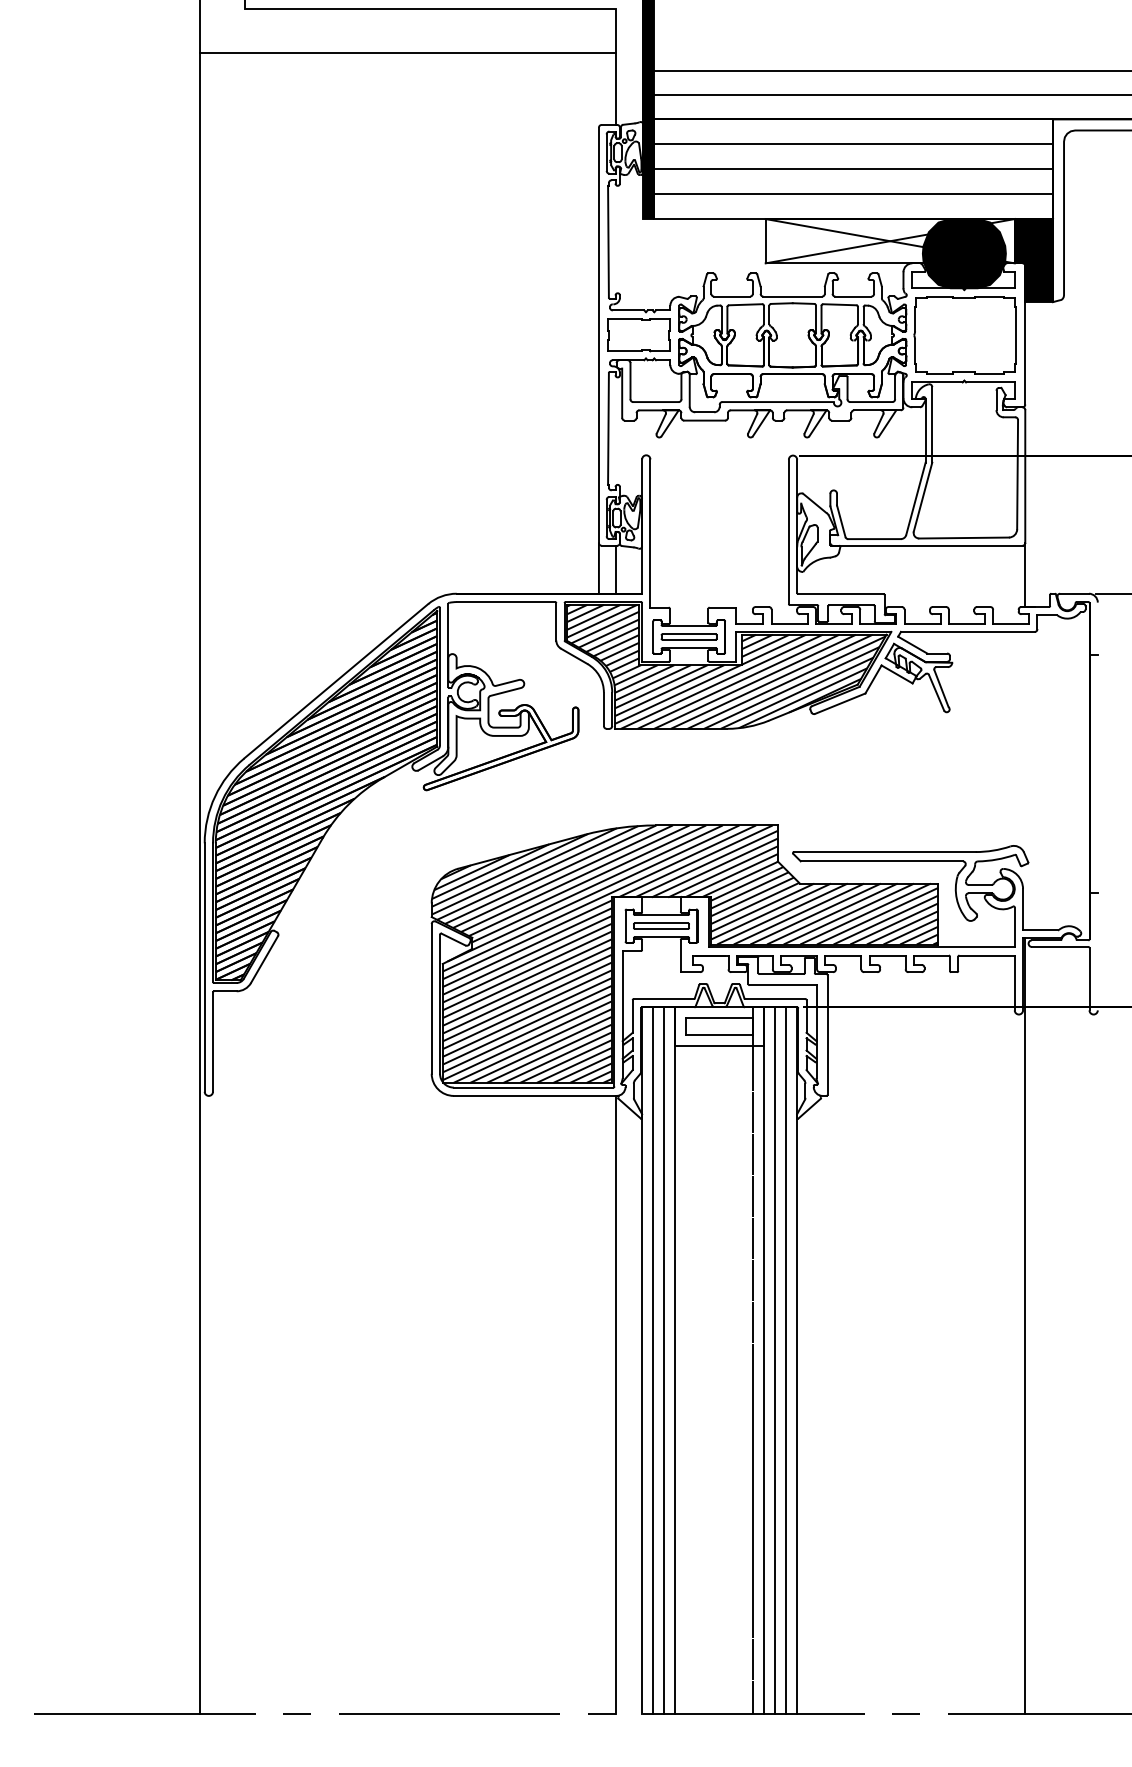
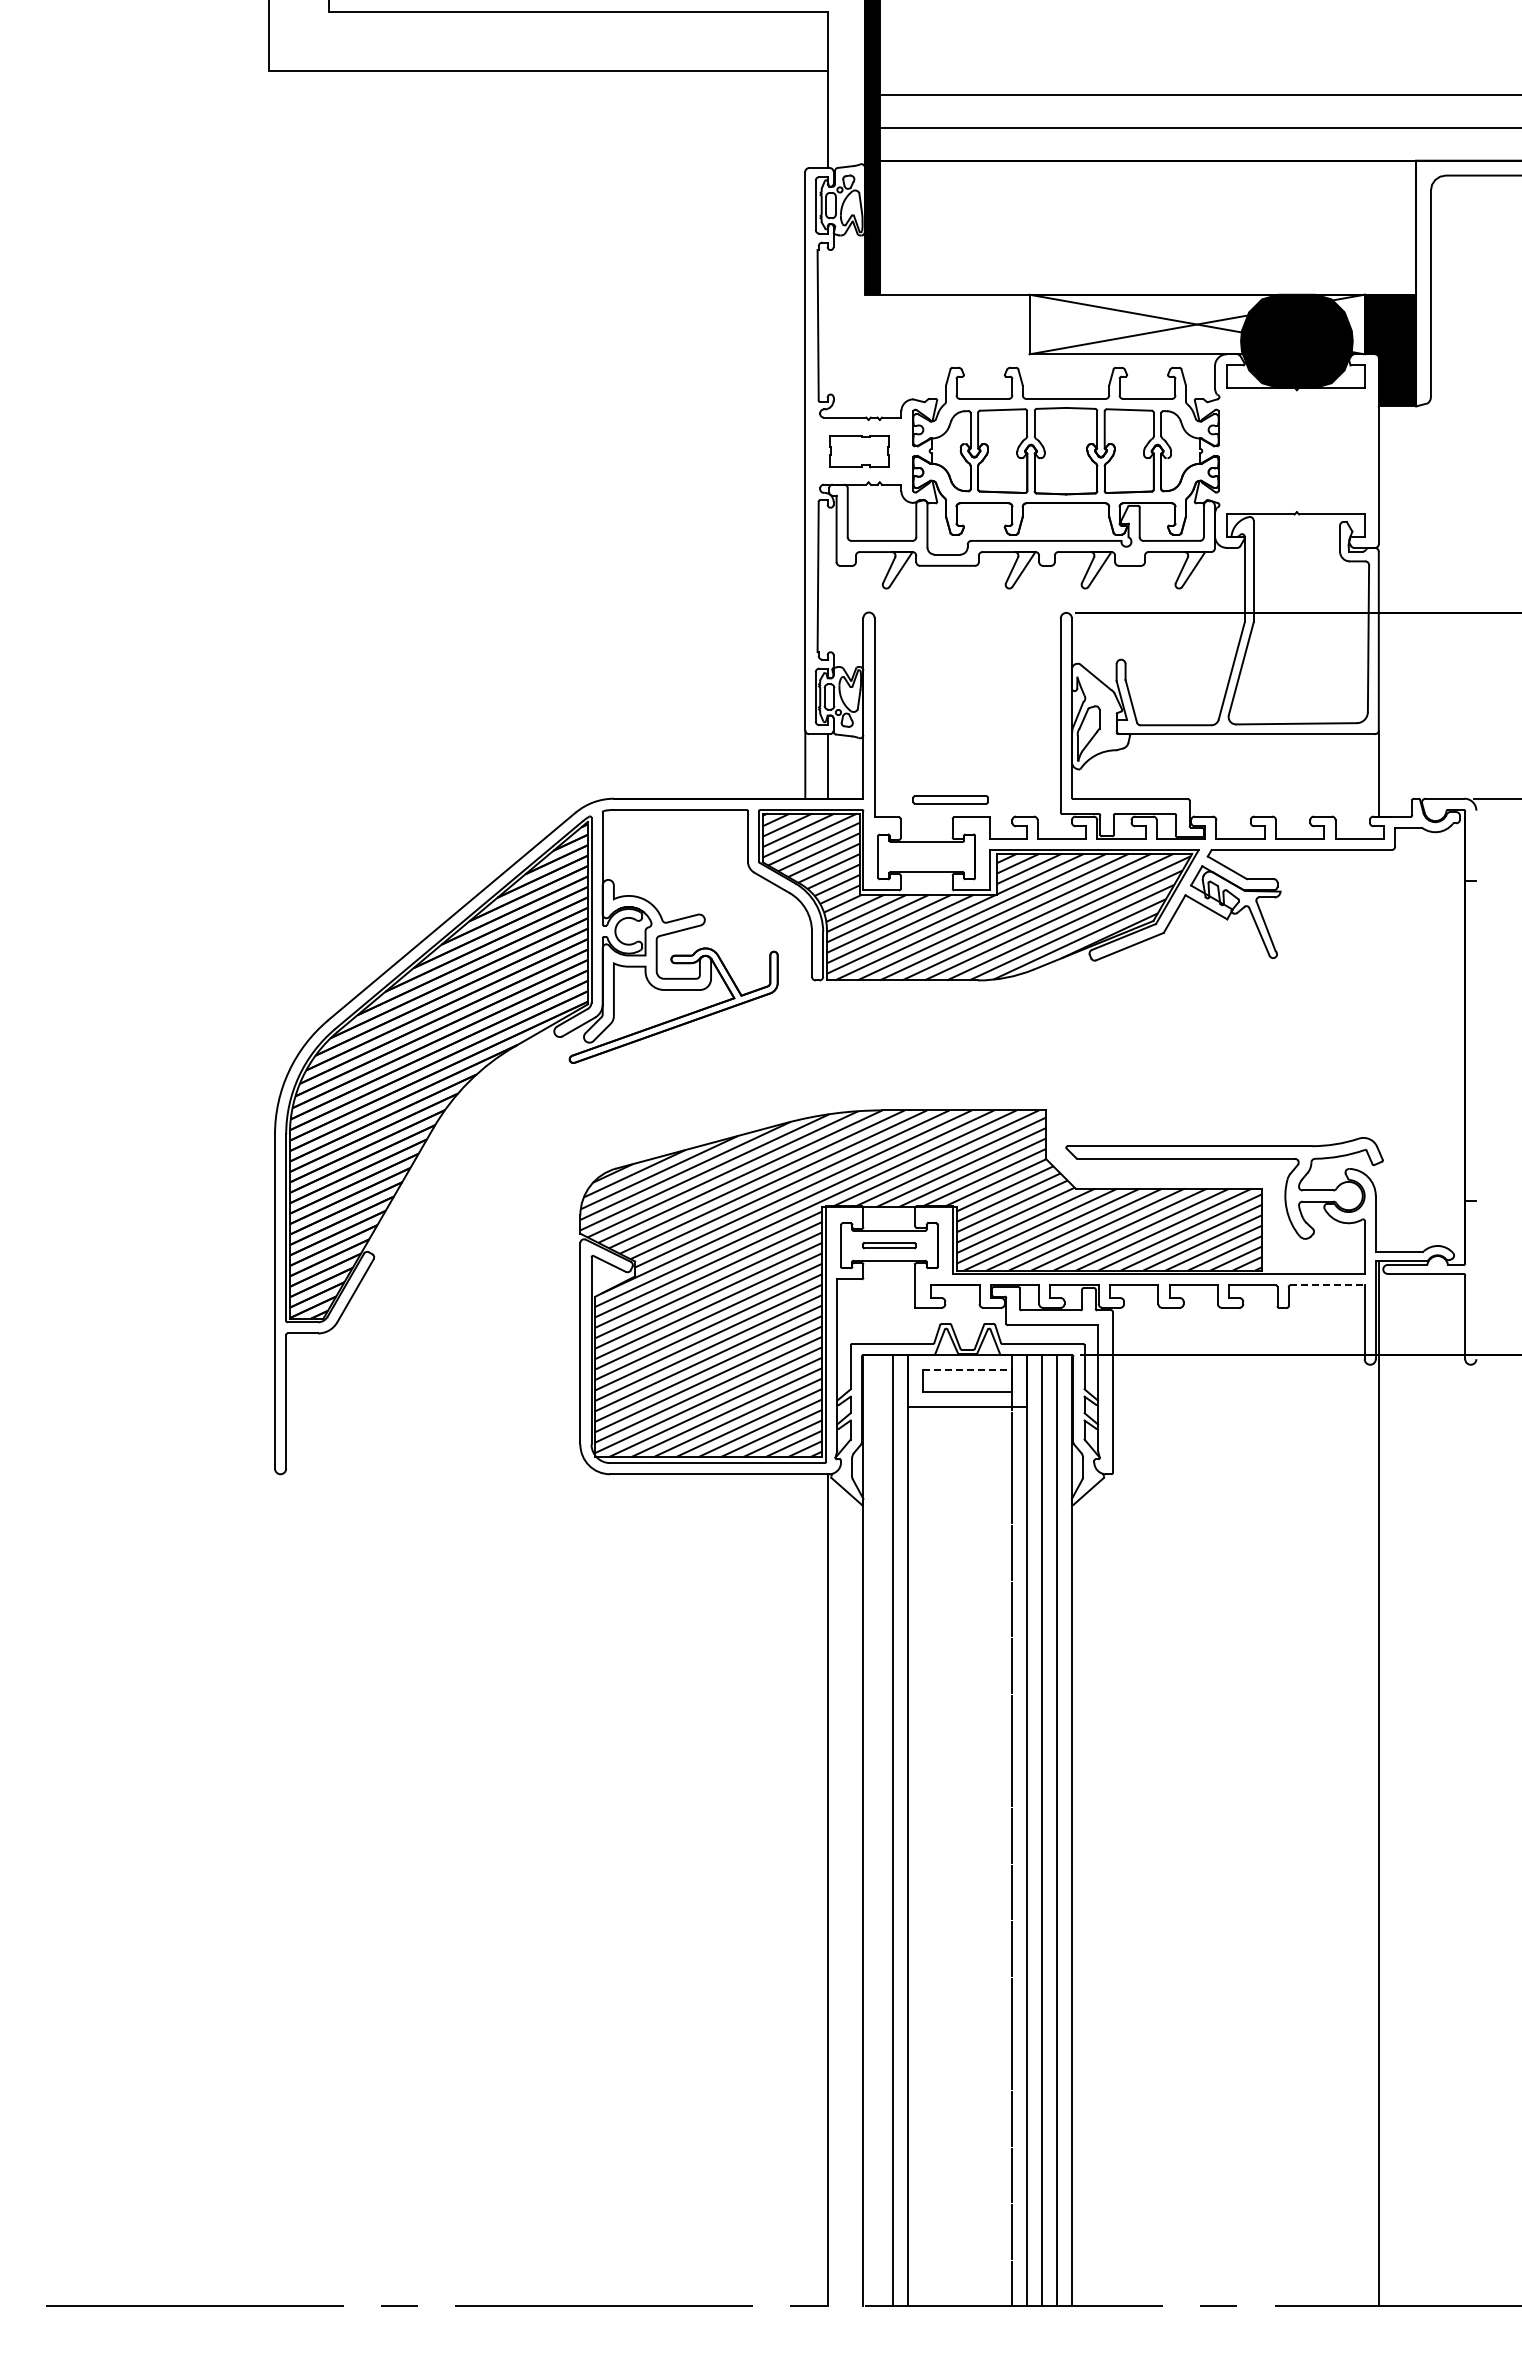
line: (853, 144) -> (1147, 194), removed
line: (853, 169) -> (1147, 227), removed
line: (853, 194) -> (1147, 261), removed
part: (638, 335) -> (858, 451), size x0.7
part: (964, 335) -> (1297, 451), removed
part: (689, 636) -> (950, 799), moved
line: (200, 883) -> (269, 1188), removed
part: (661, 925) -> (889, 1245), size x0.7
line: (987, 955) -> (1327, 1285), solid -> dashed
line: (719, 1018) -> (967, 1369), solid -> dashed
line: (653, 1360) -> (878, 1830), removed

